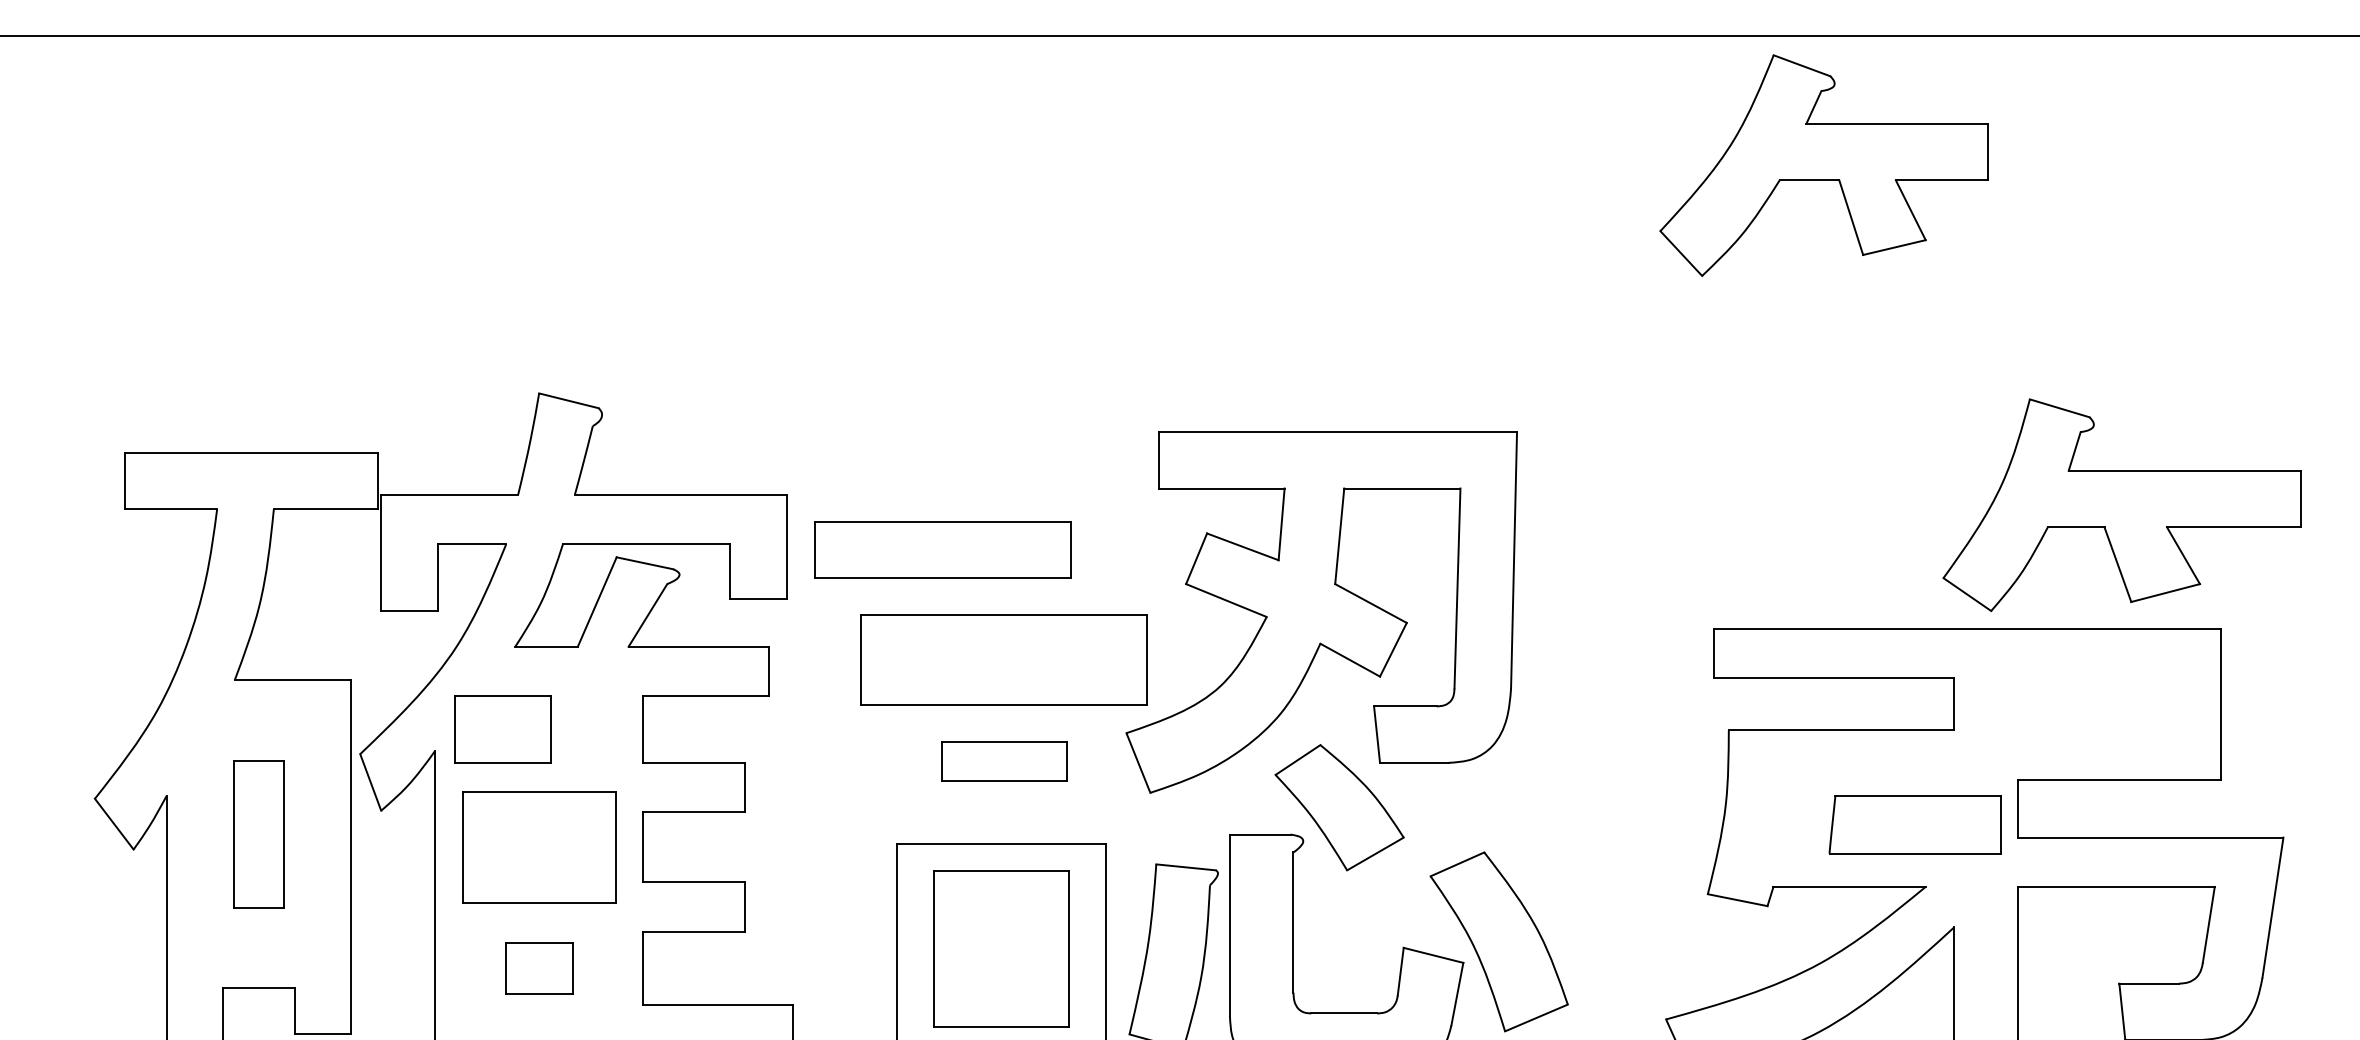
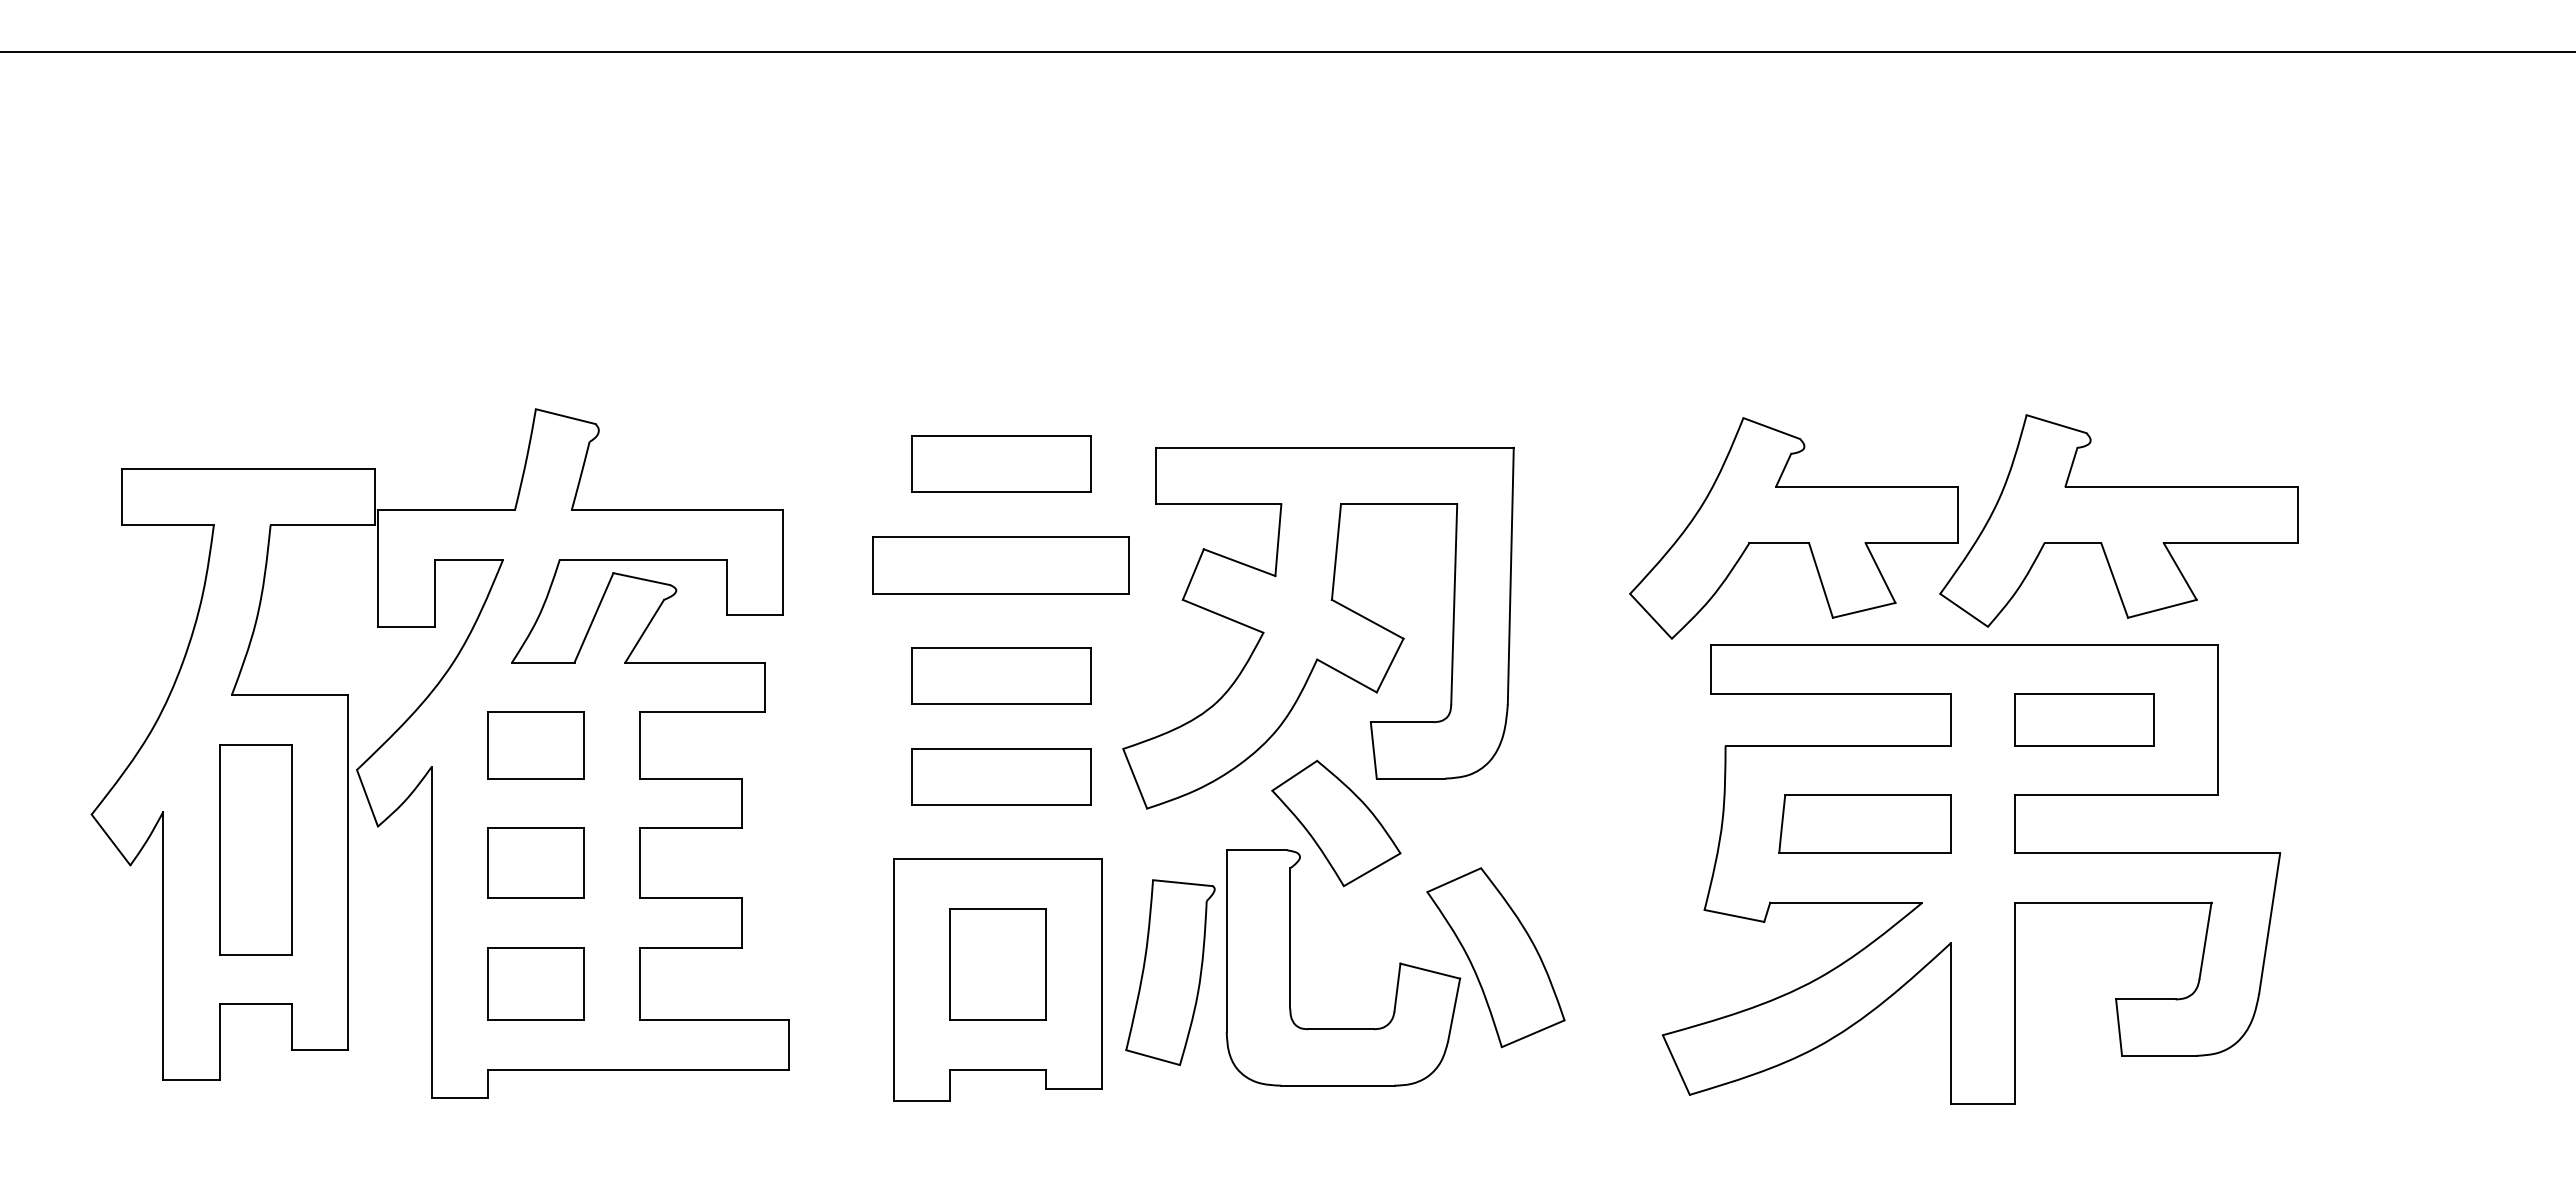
part: (1823, 165) -> (1793, 528), moved
part: (1004, 447) -> (1001, 463), added
part: (942, 549) -> (1000, 565), moved
part: (1004, 659) -> (1001, 675), size x0.62
part: (2087, 703) -> (2084, 719), added
part: (502, 729) -> (535, 745), moved
part: (1004, 760) -> (1001, 776), size x1.43
part: (1914, 823) -> (1864, 823), moved
part: (258, 833) -> (255, 849), size x1.43
part: (538, 846) -> (535, 862), size x0.62
part: (1000, 948) -> (997, 964), size x0.71
part: (538, 967) -> (535, 983), size x1.43

